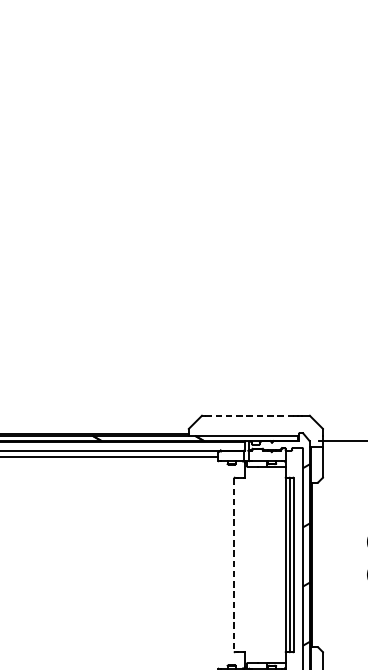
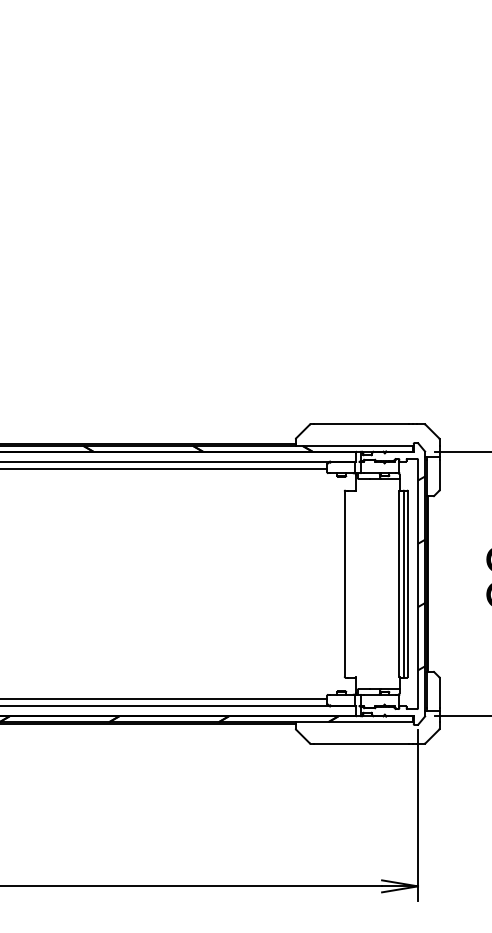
line: (249, 415) -> (360, 424), dashed -> solid
line: (234, 565) -> (344, 584), dashed -> solid

